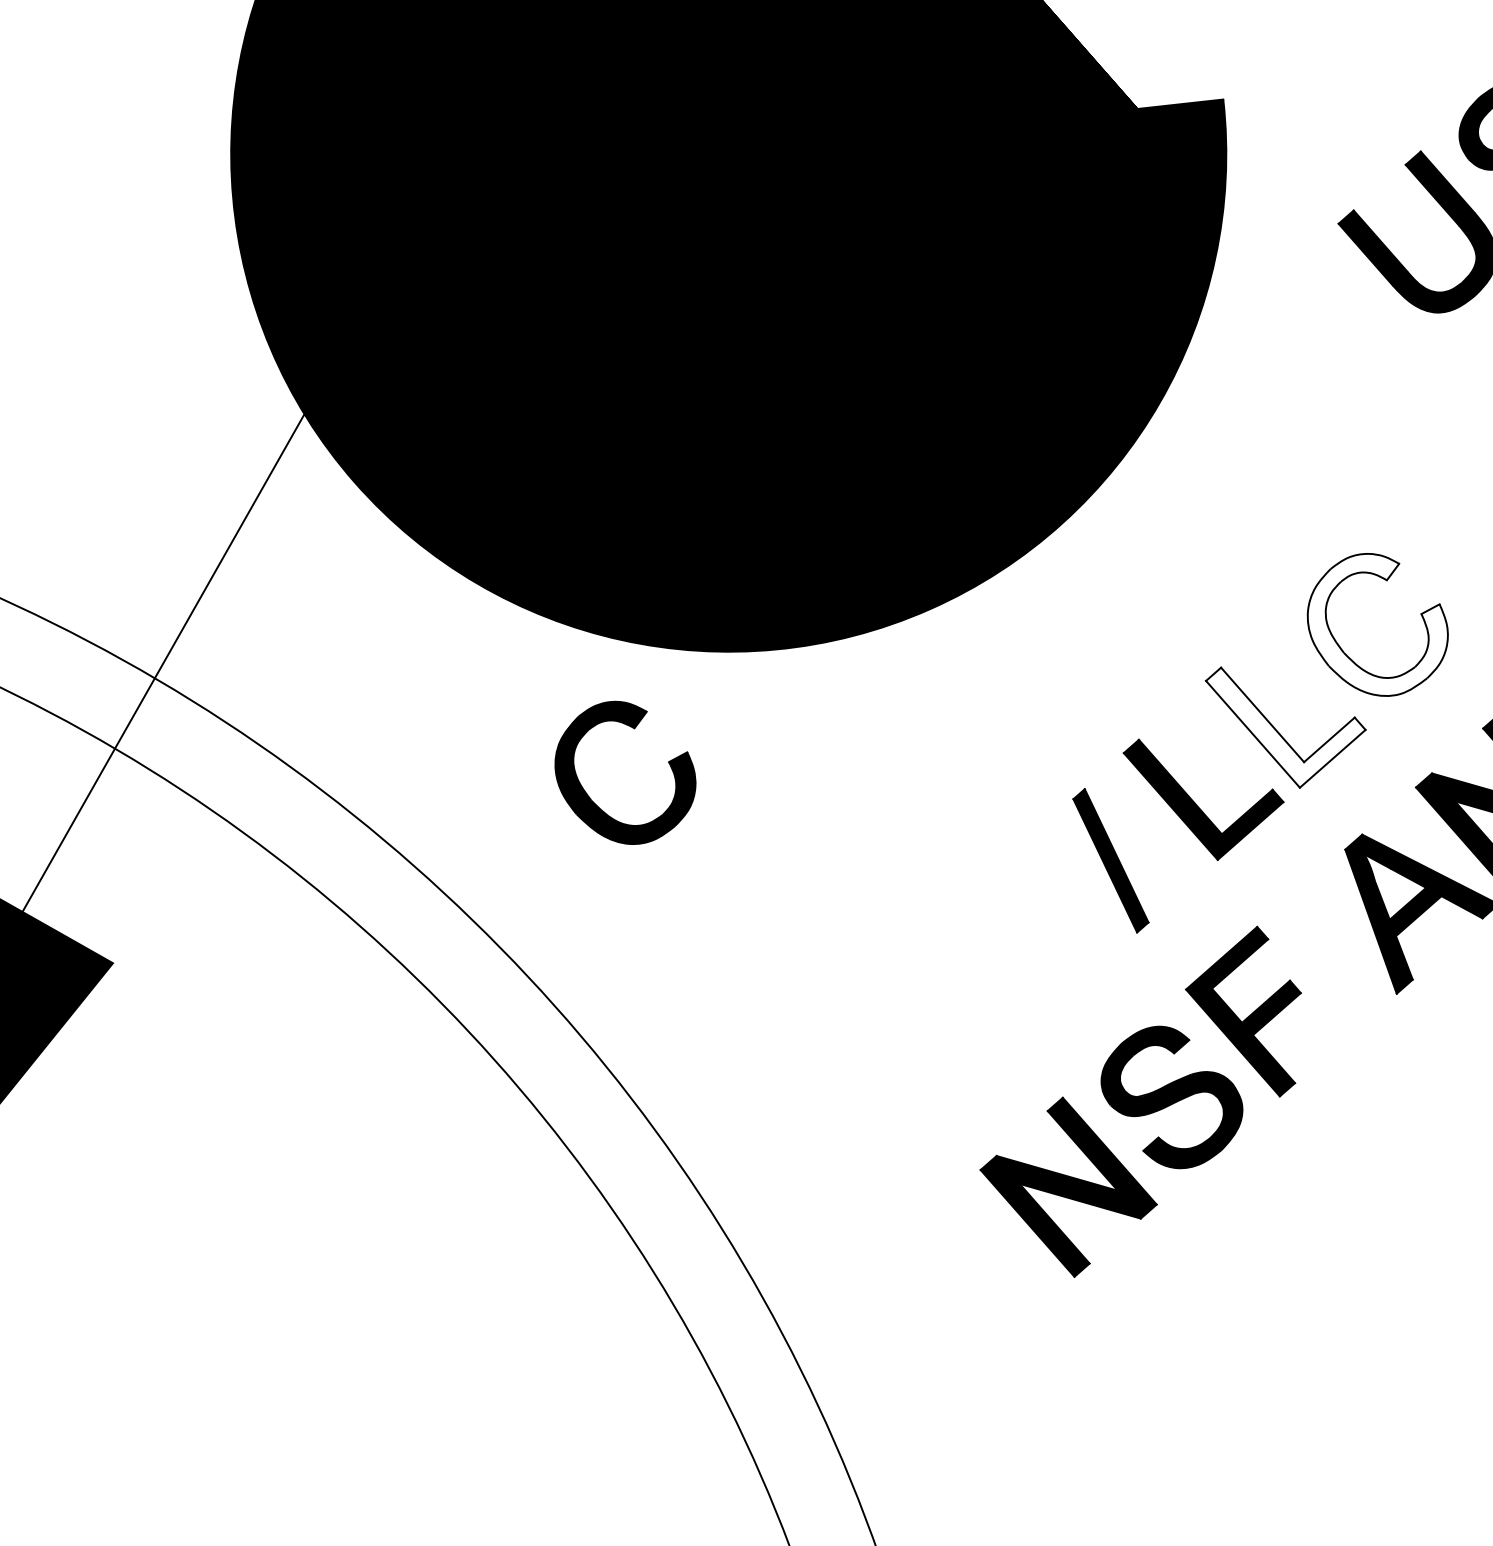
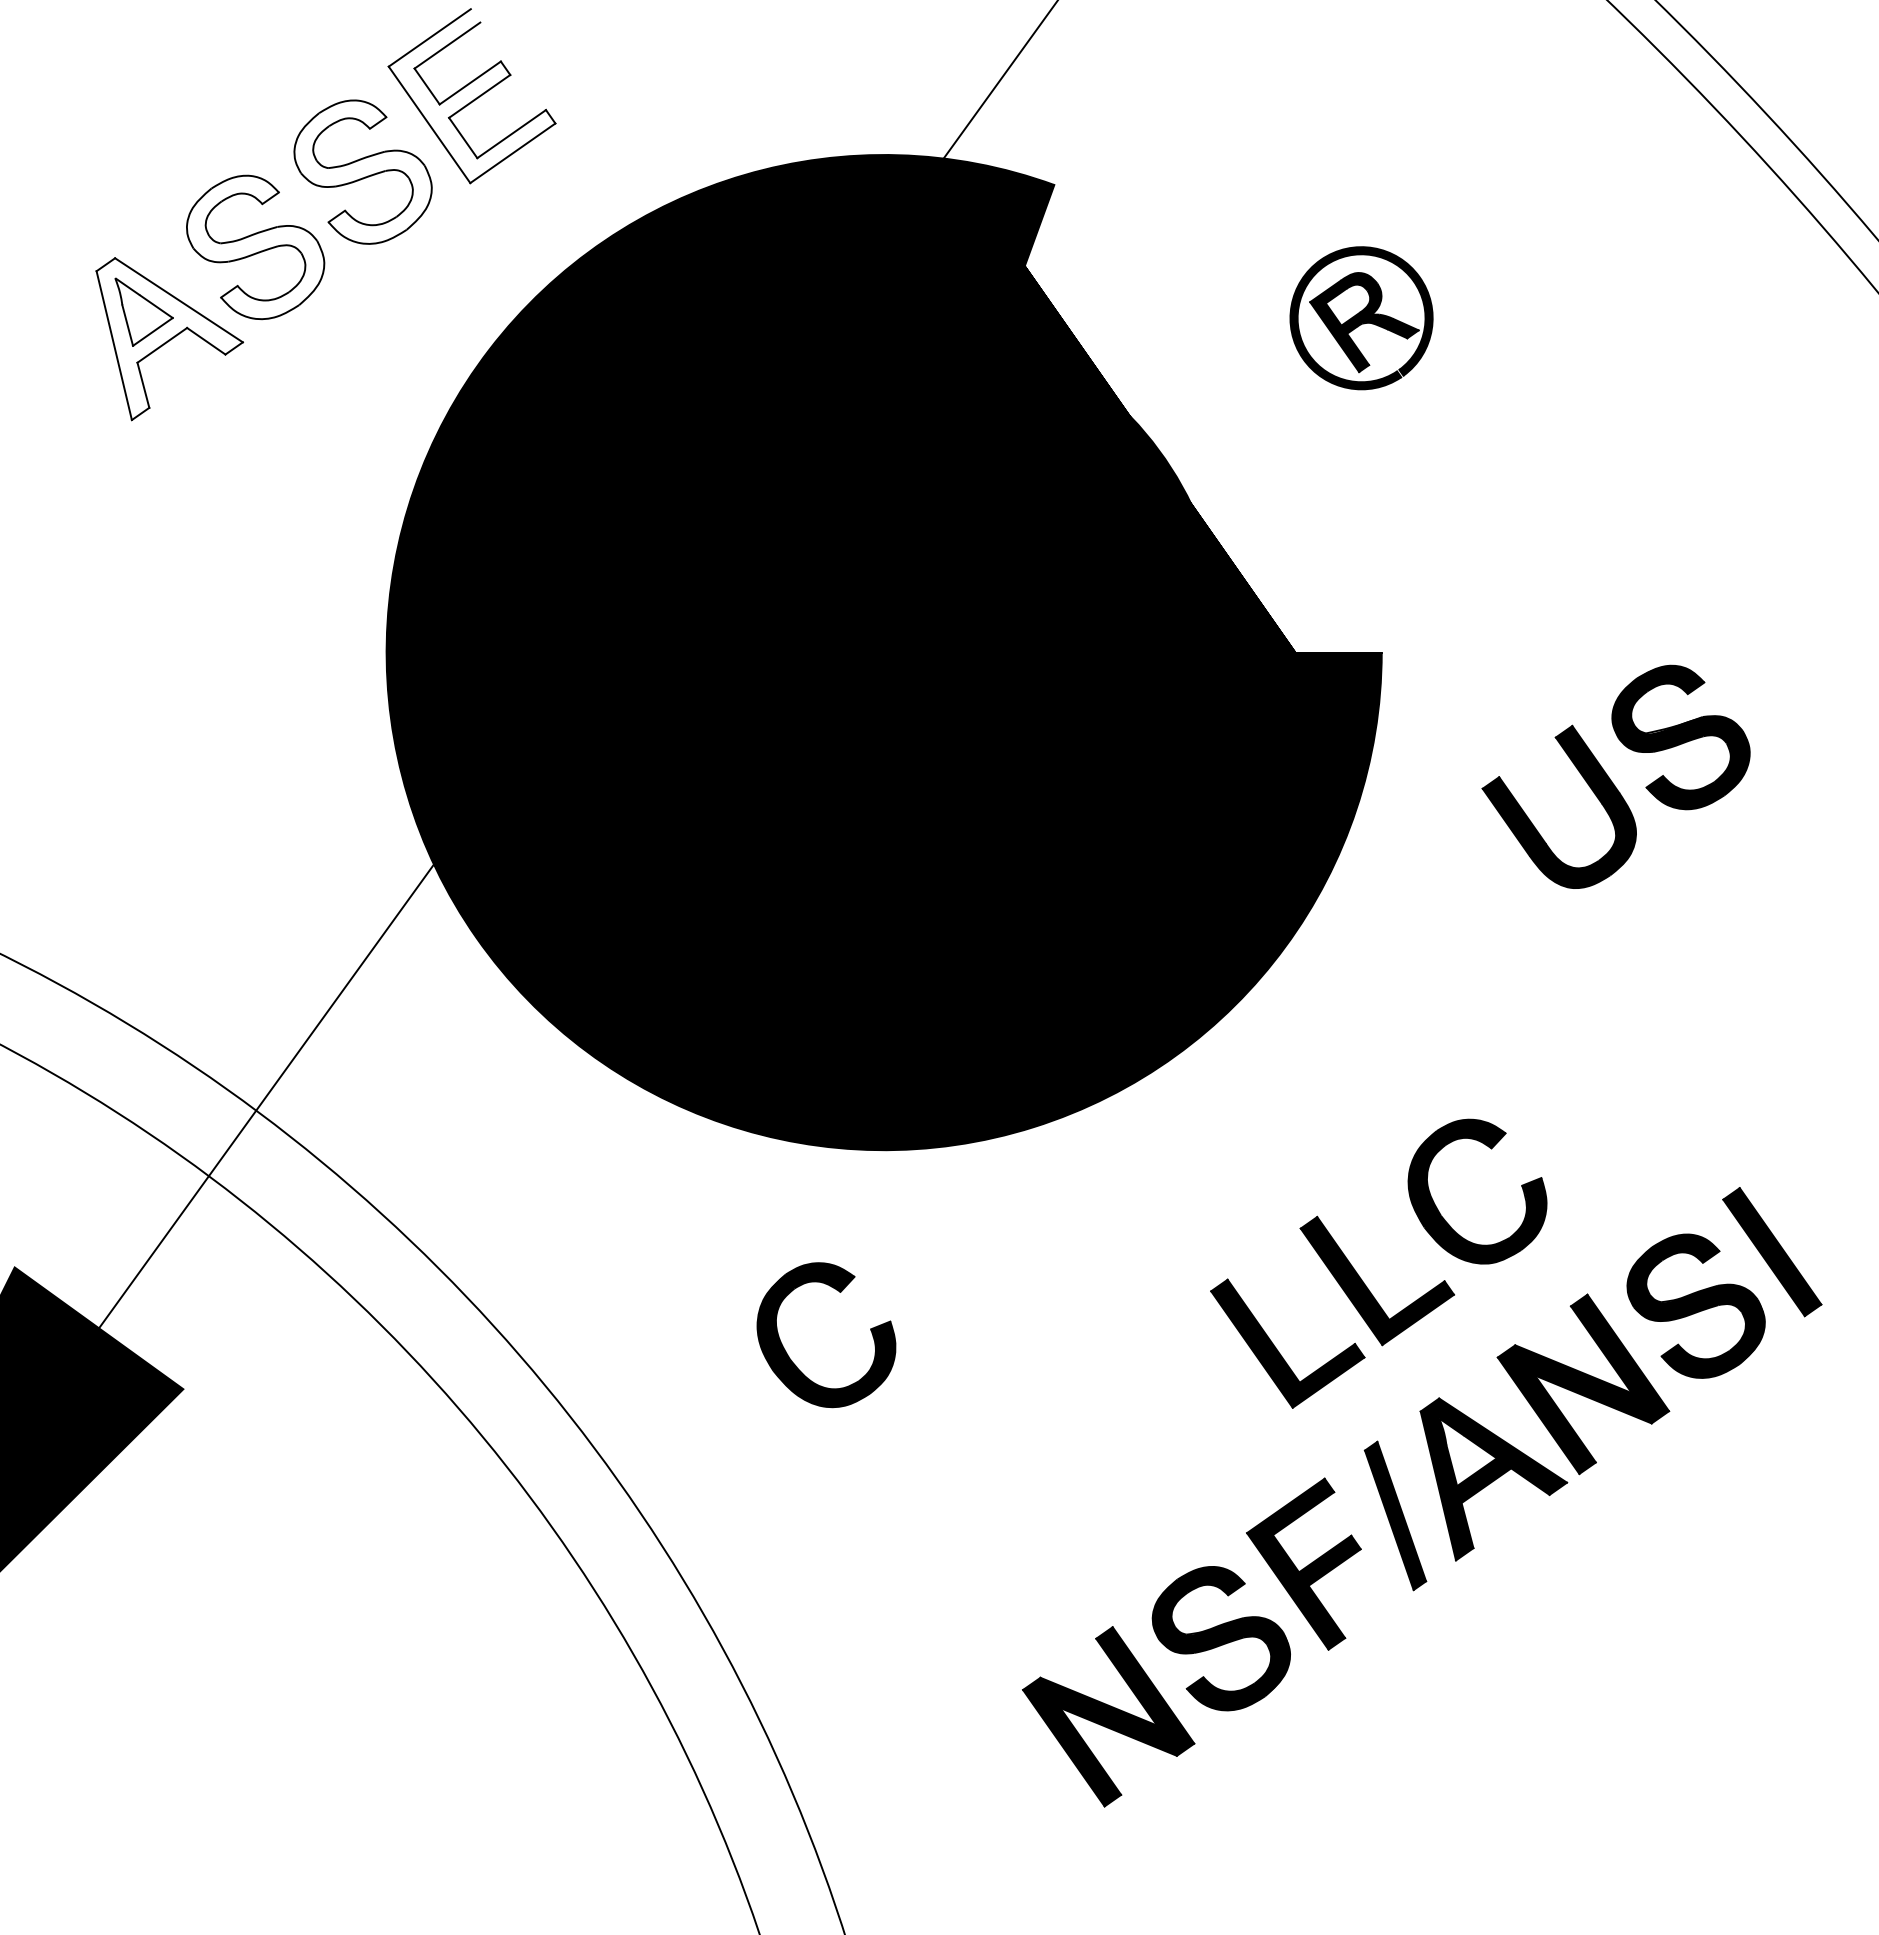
fill: (1377, 624) -> (1477, 1191), added
fill: (1287, 725) -> (1376, 1281), added
part: (594, 801) -> (792, 1360), moved
part: (1110, 860) -> (1395, 1515), moved

